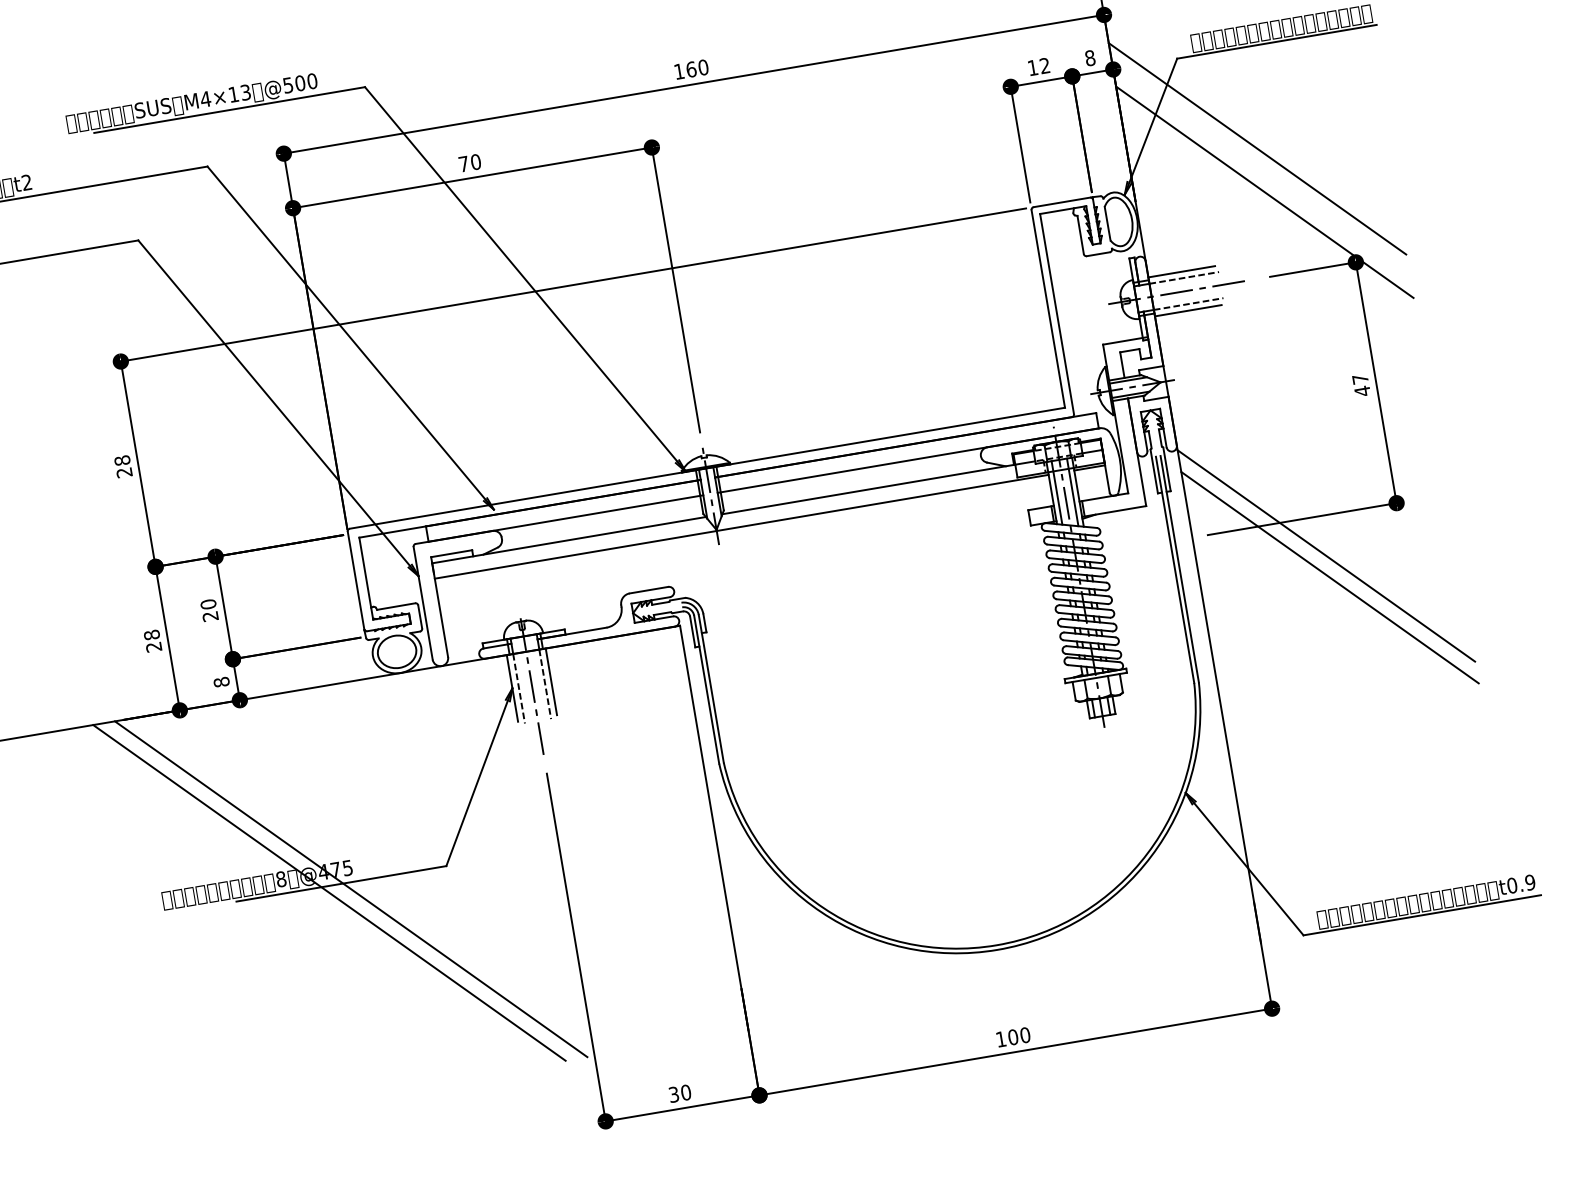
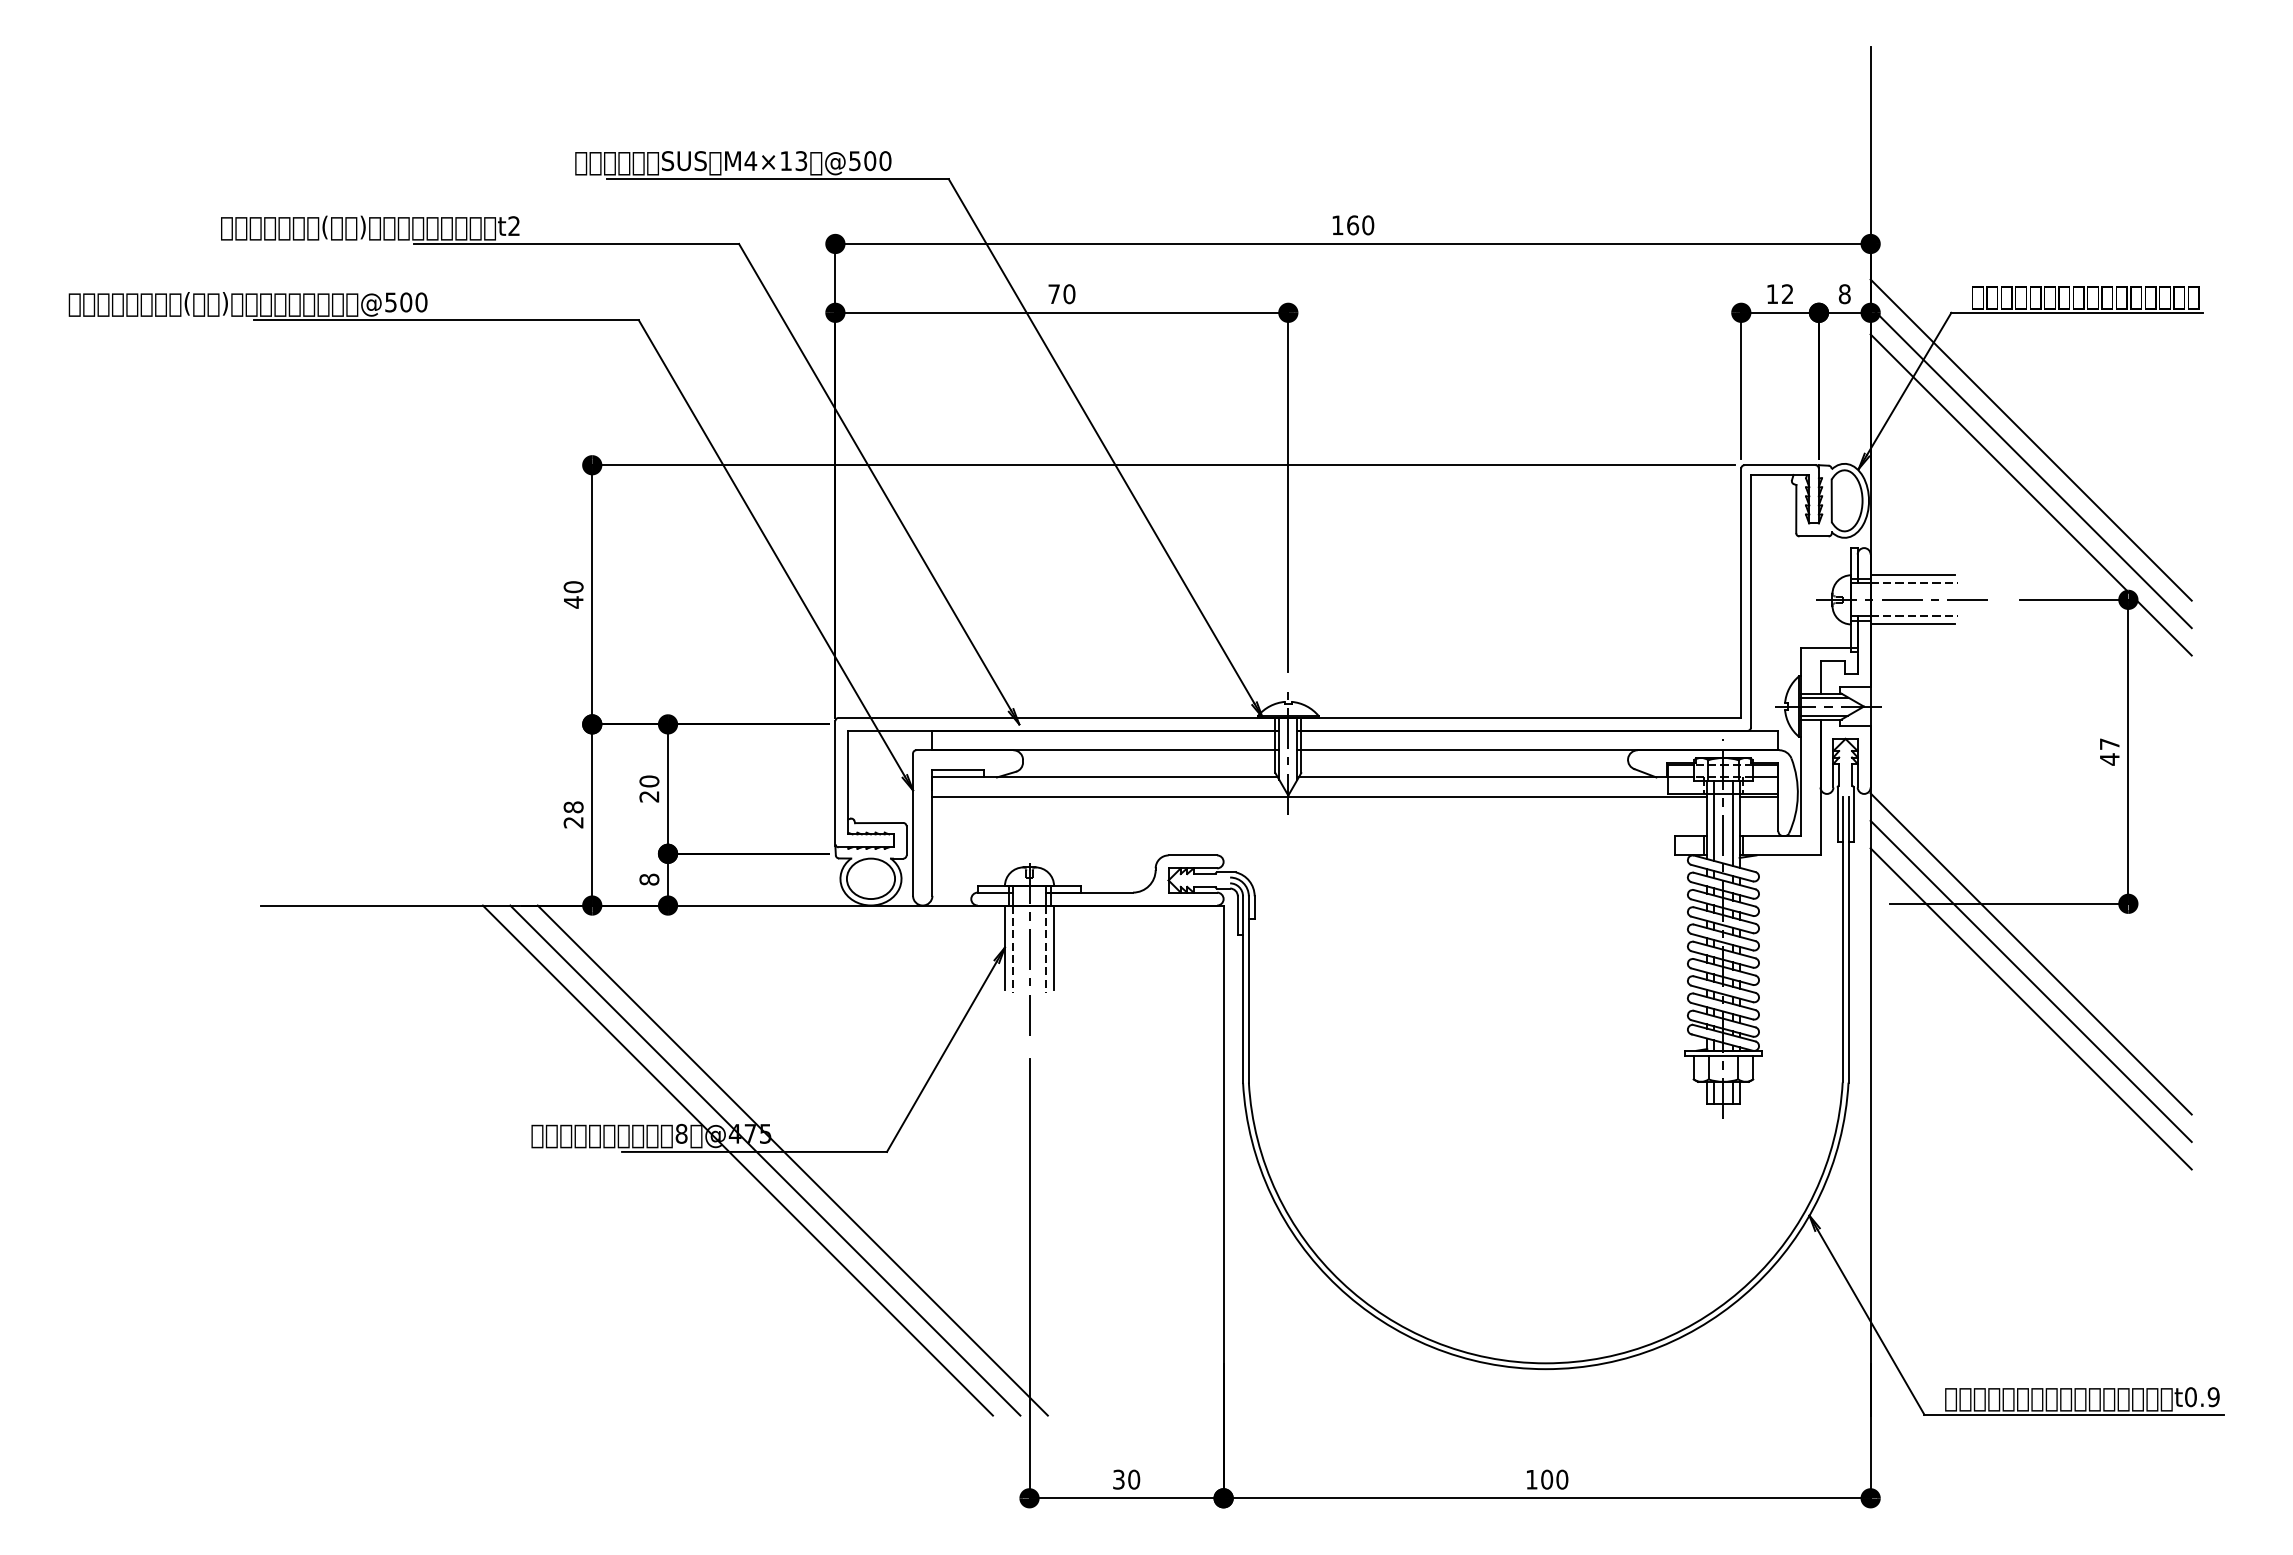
line: (1260, 170) -> (2030, 467), added
text: (123, 466) -> (573, 594), 28 -> 40
line: (1333, 599) -> (2030, 1008), added
line: (372, 885) -> (792, 1160), added

